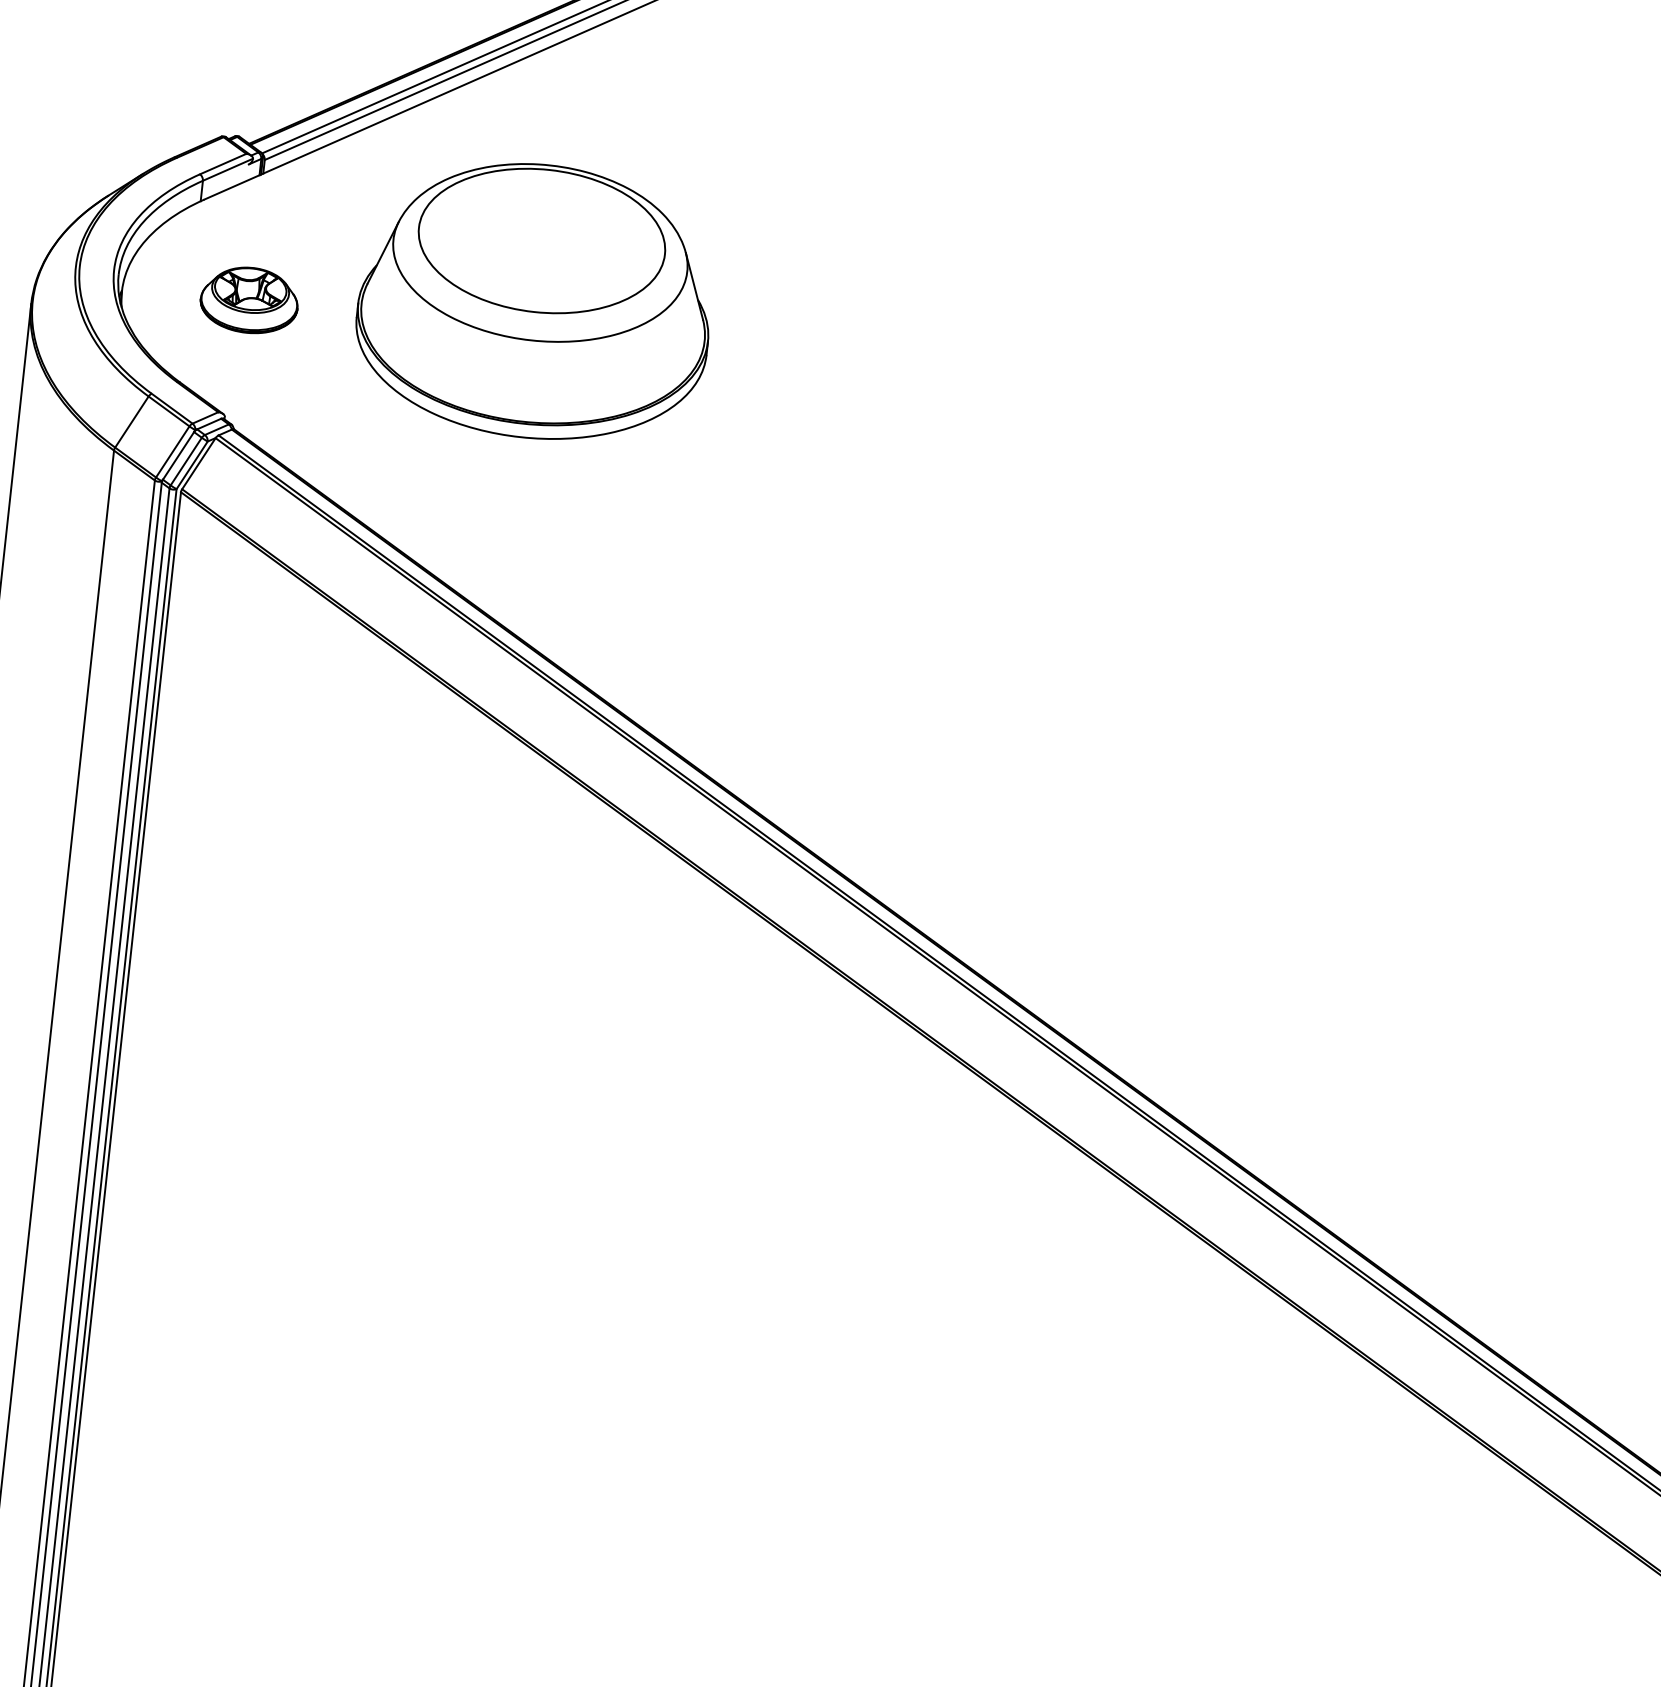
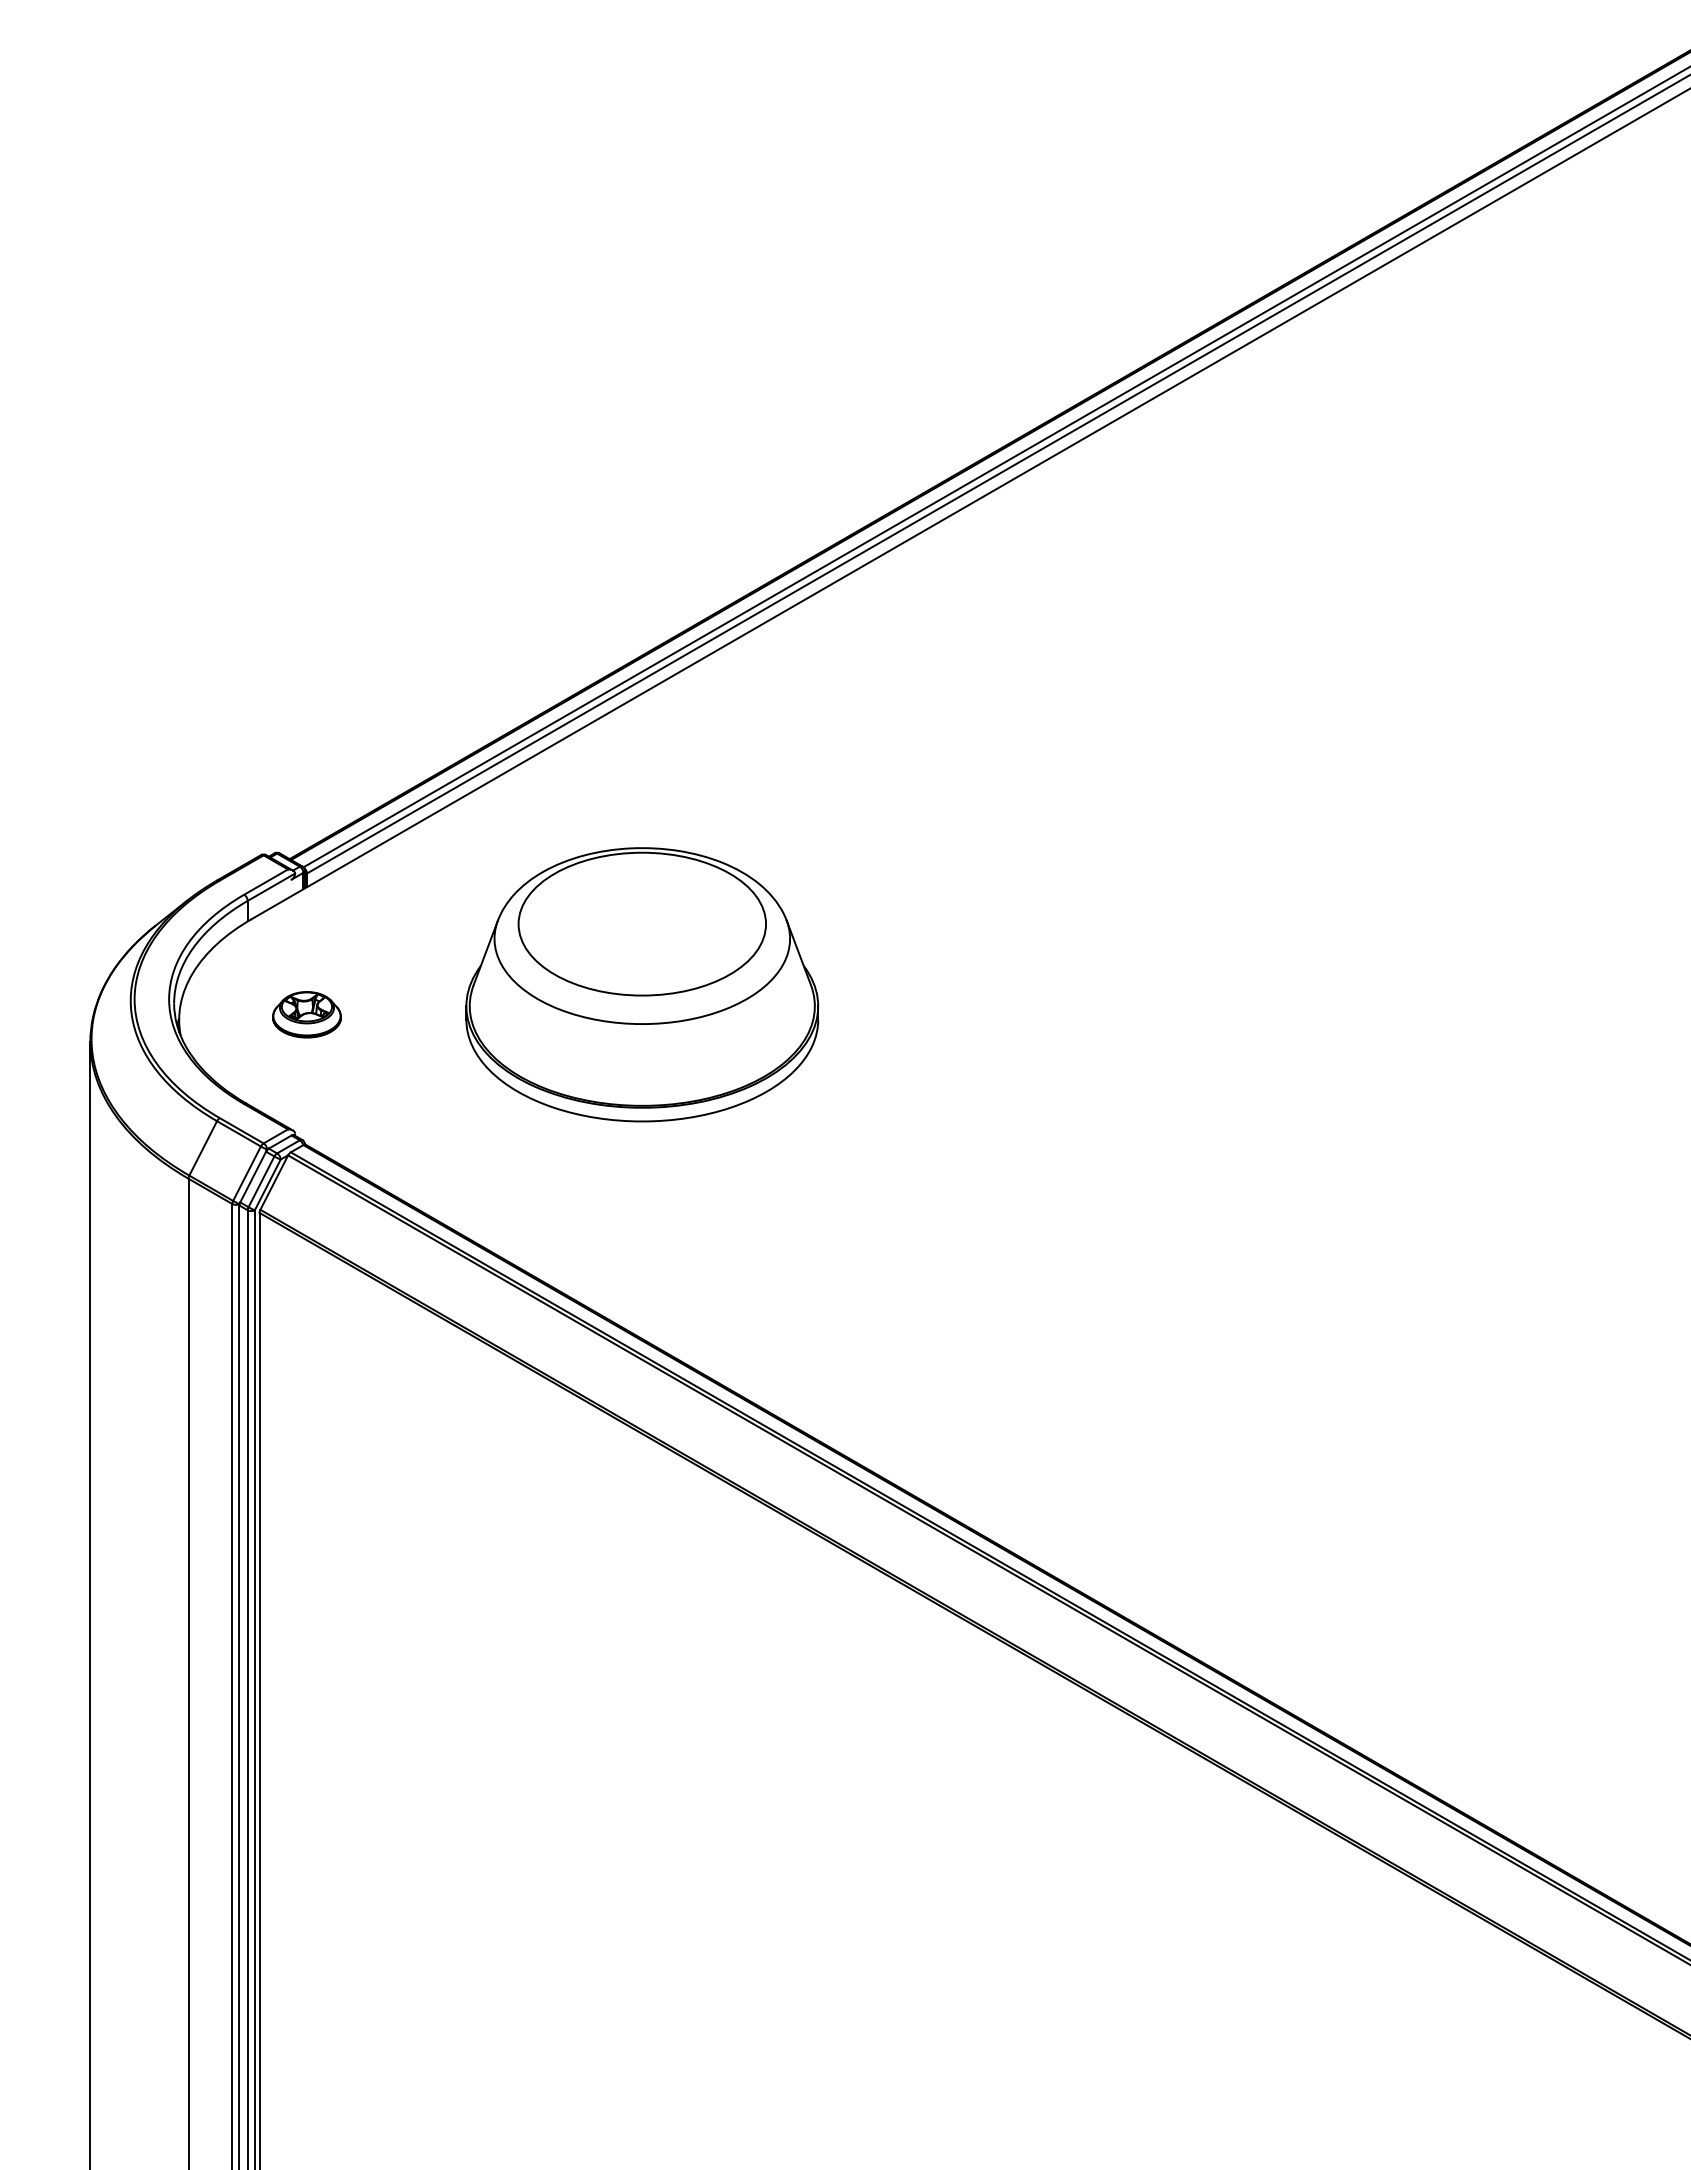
part: (249, 300) -> (306, 1014), size x0.7
part: (535, 301) -> (642, 984), moved

